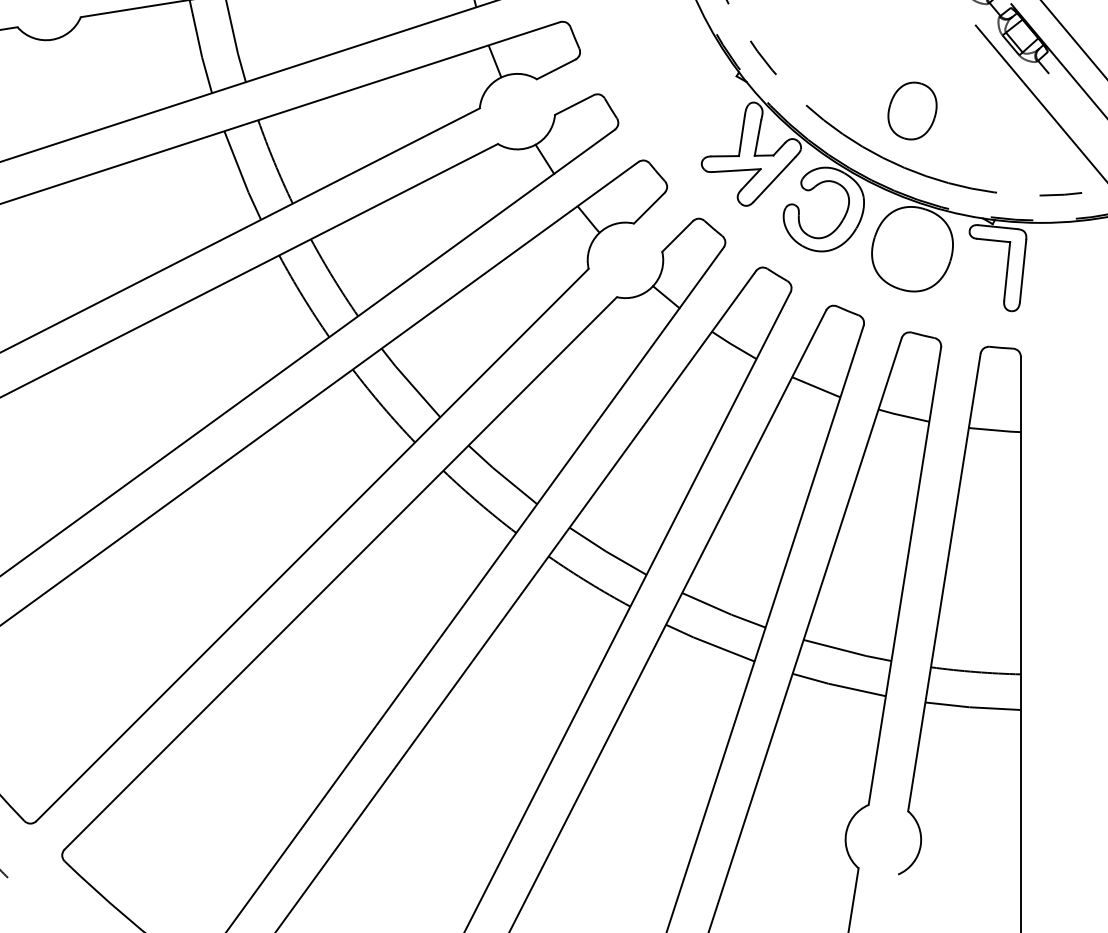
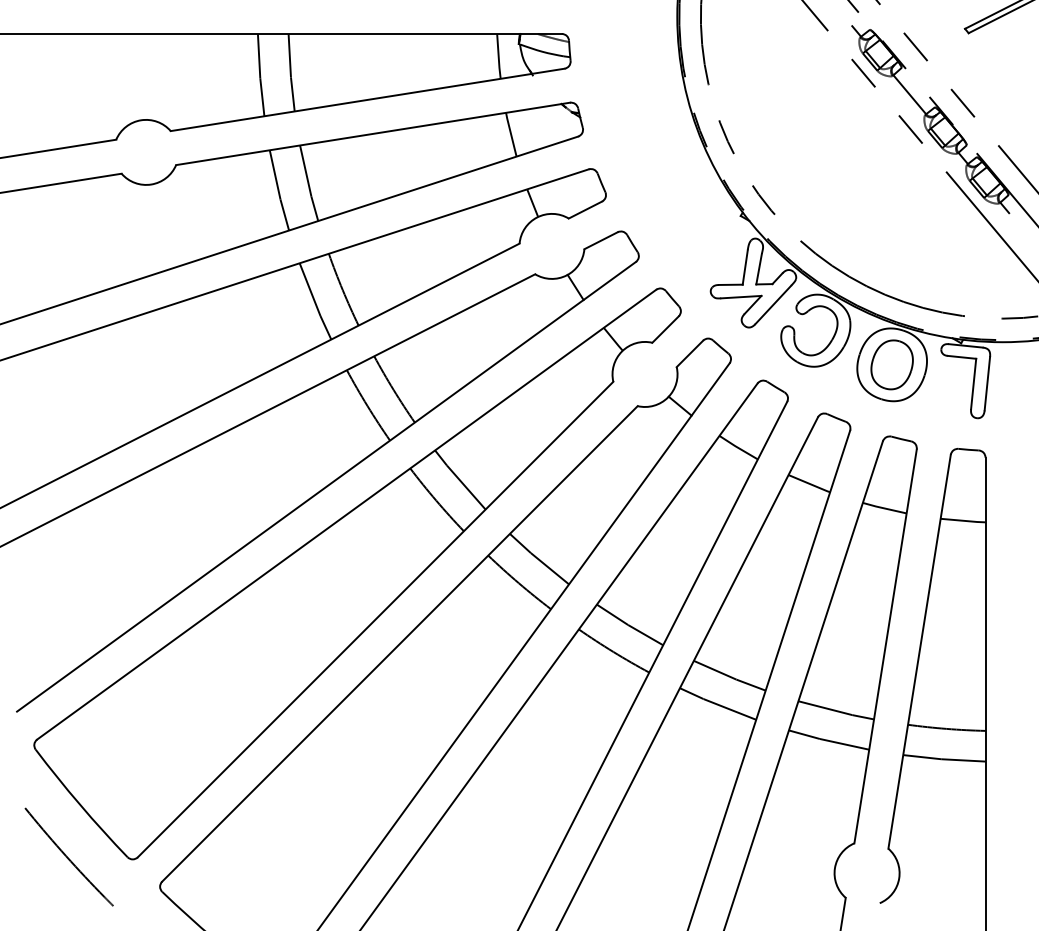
part: (911, 110) -> (891, 364), moved

